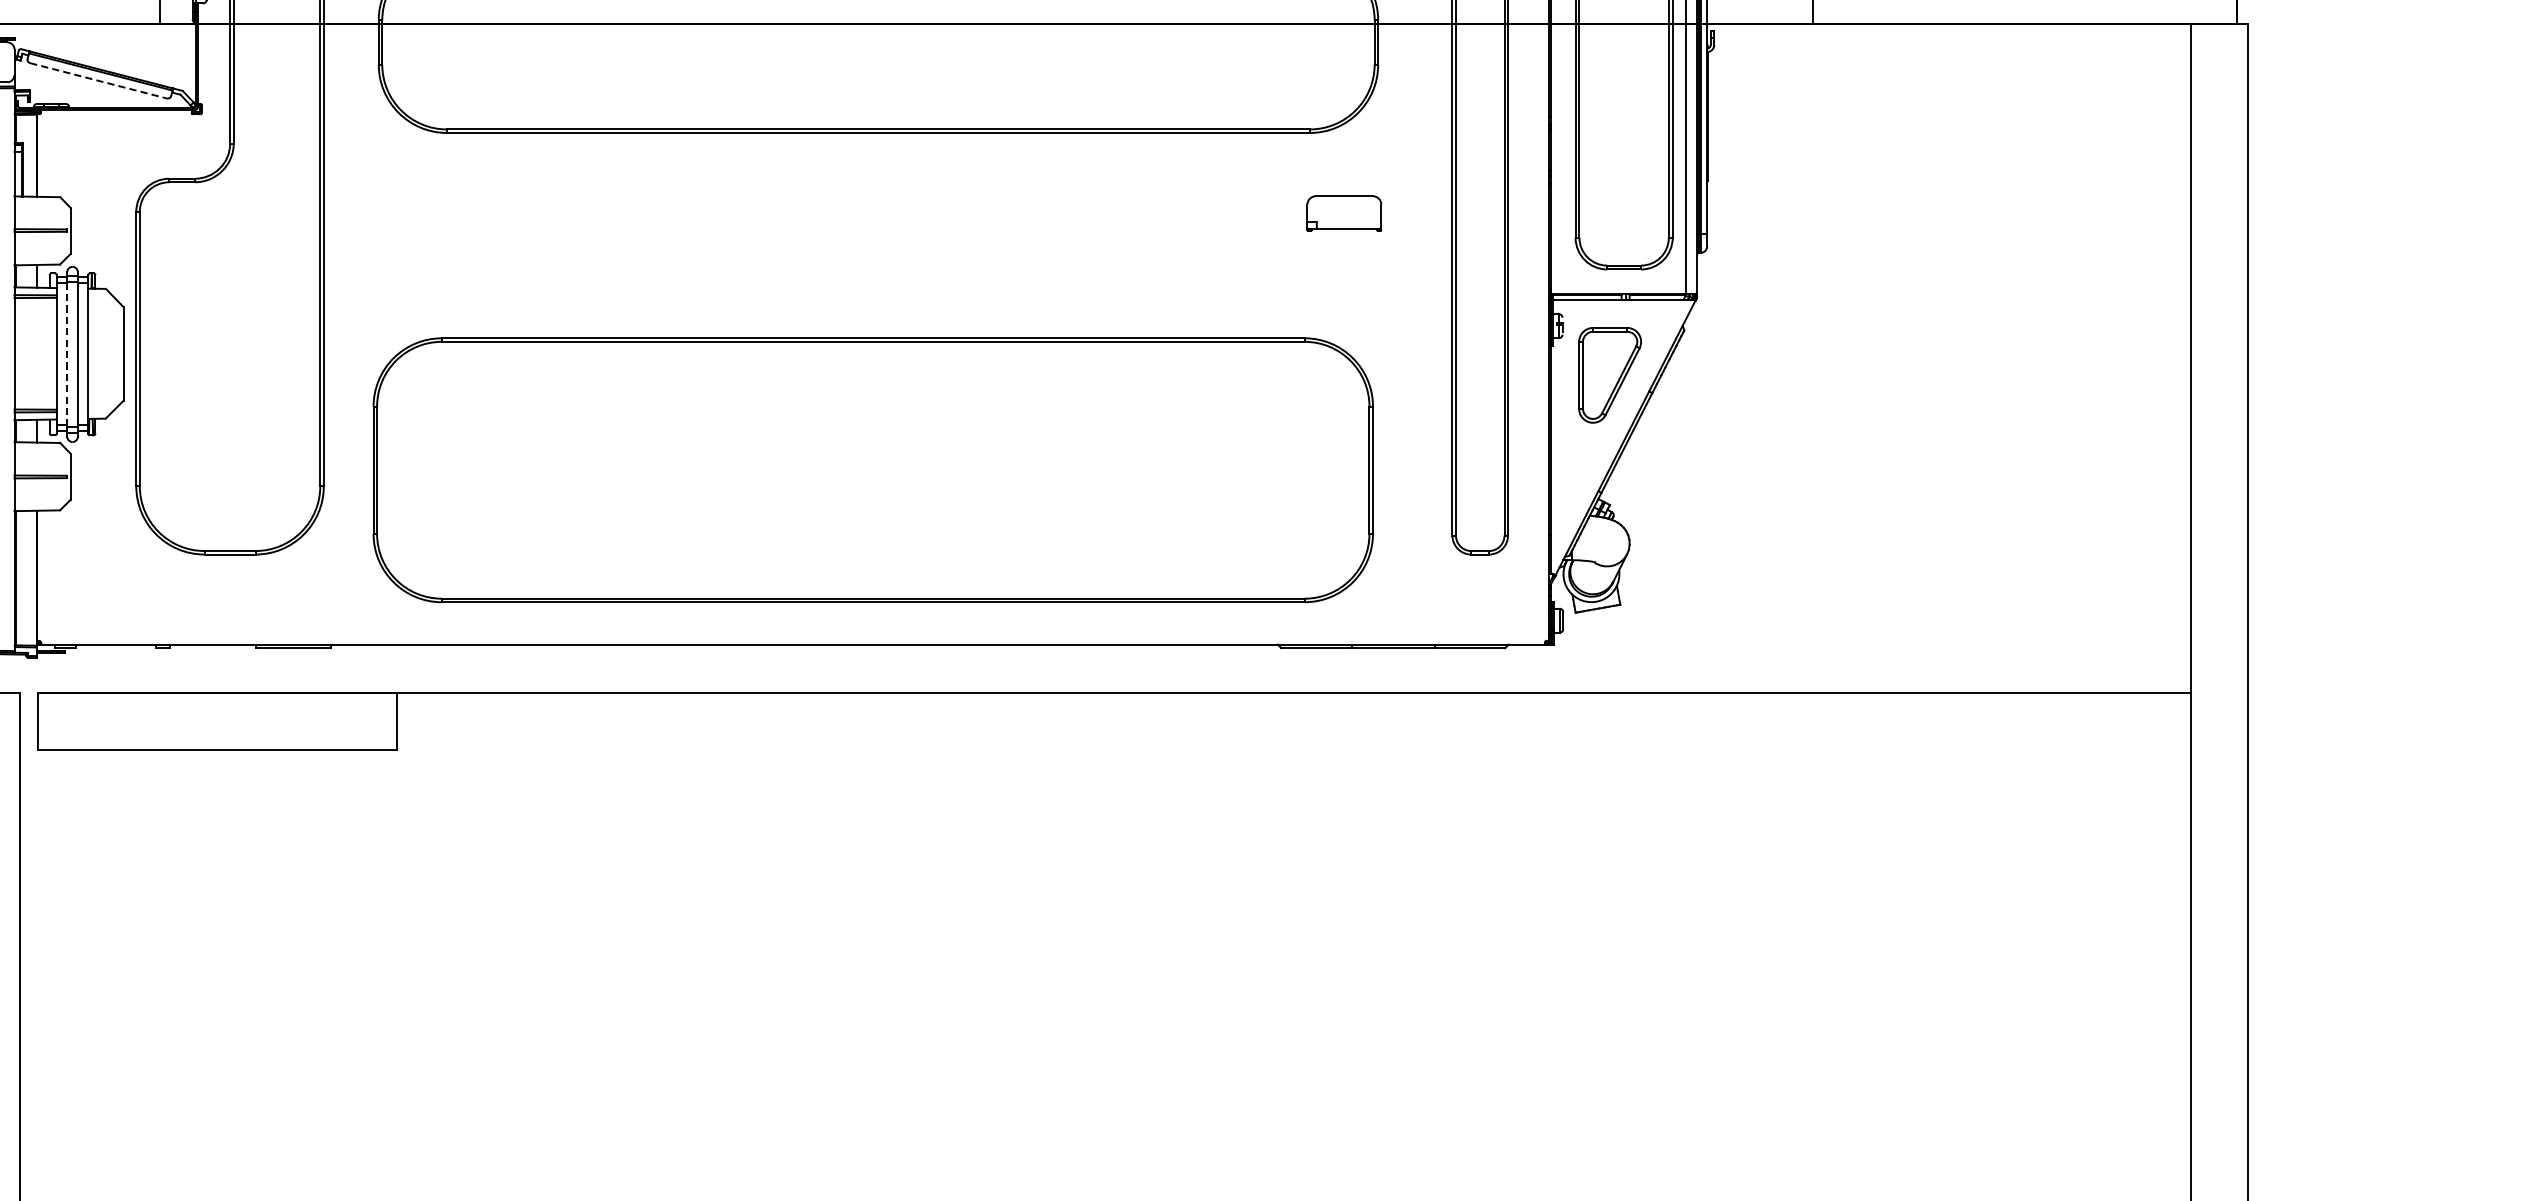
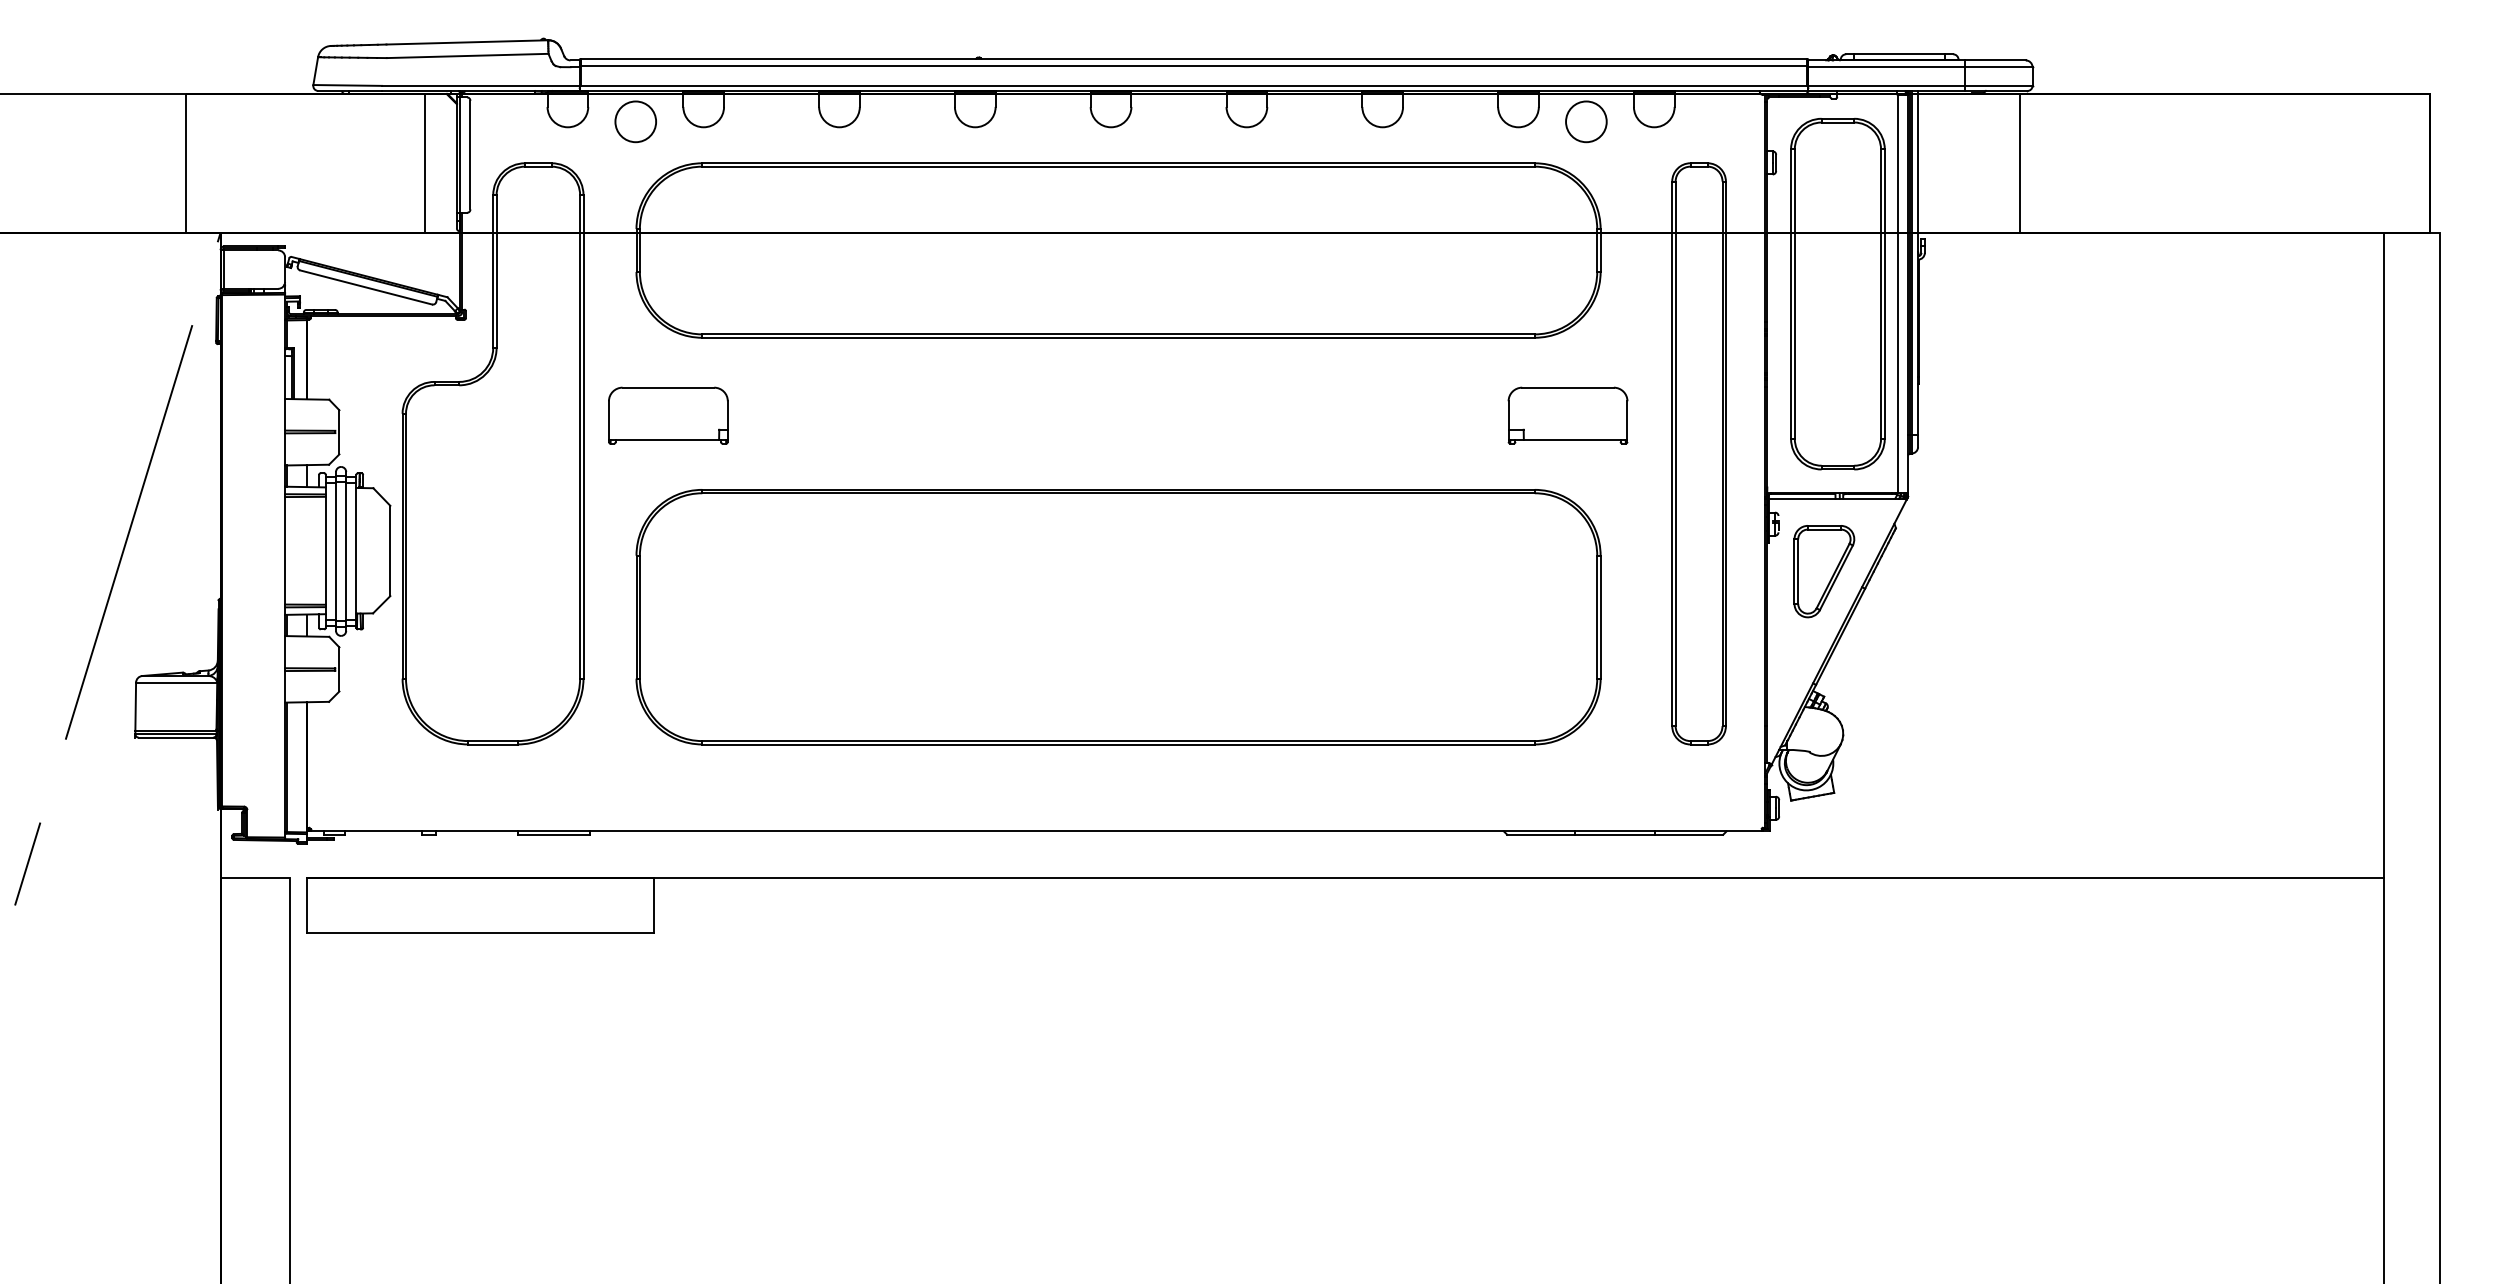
line: (98, 80) -> (366, 287), dashed -> solid
part: (411, 213) -> (668, 415), added
part: (1343, 213) -> (1567, 415), size x1.67
line: (67, 354) -> (336, 551), dashed -> solid
part: (873, 470) -> (1118, 617), moved

